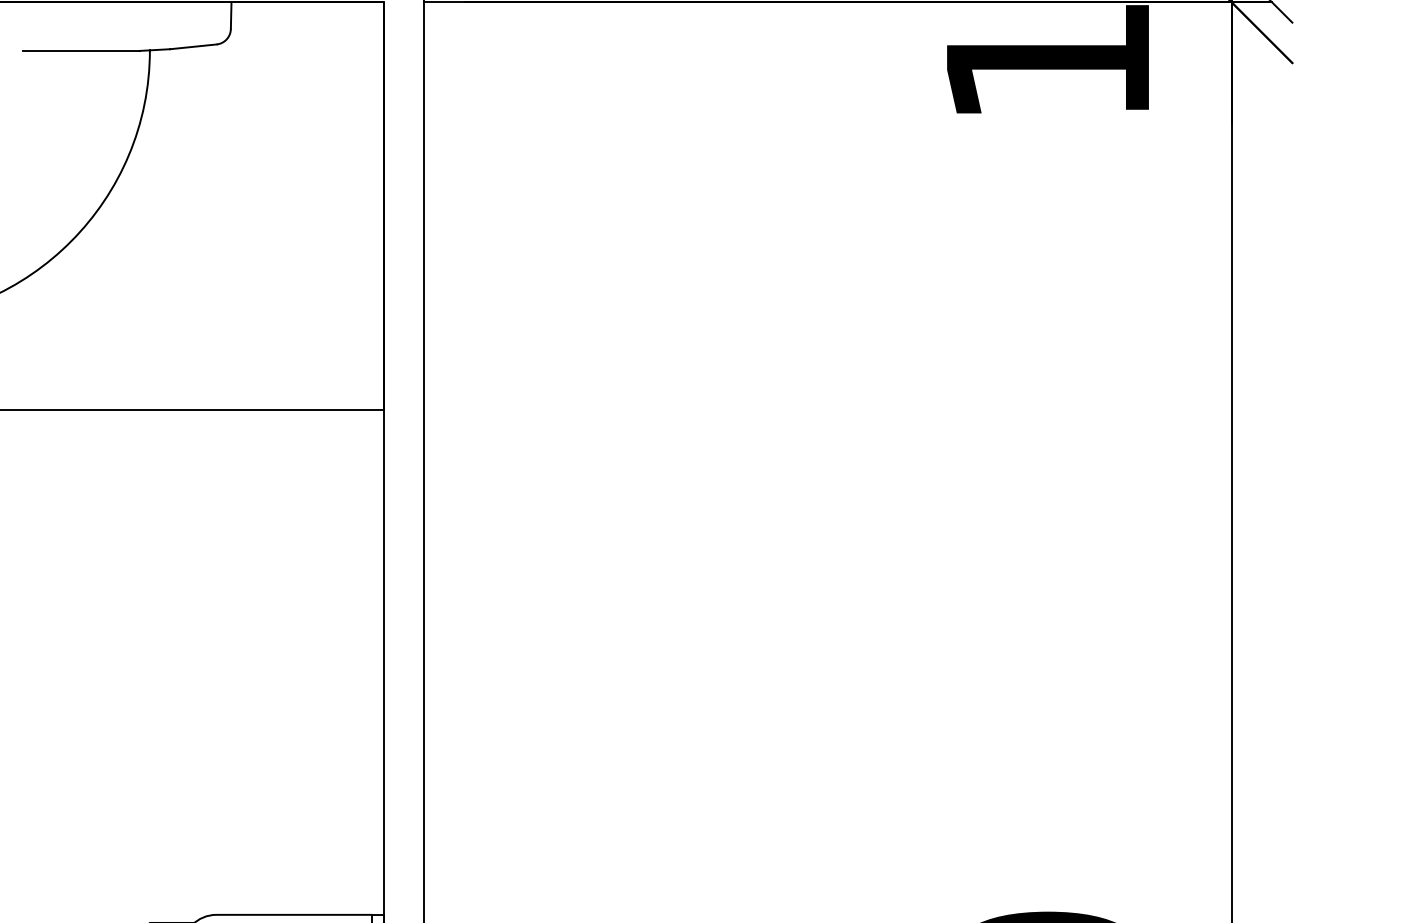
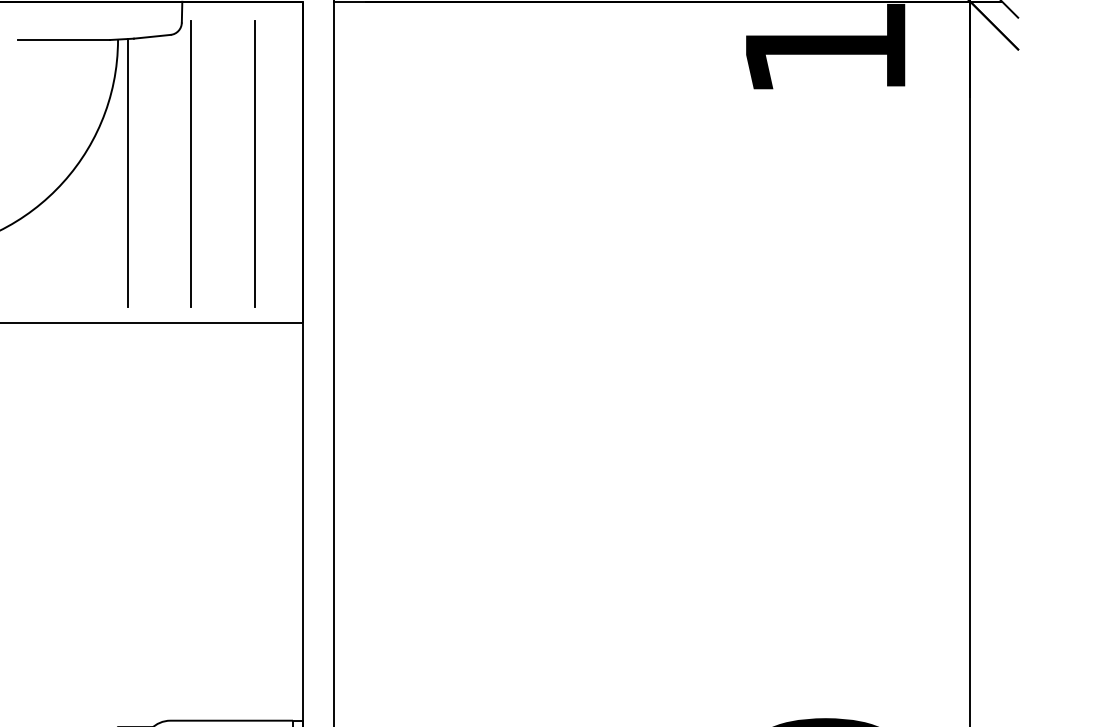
line: (241, 207) -> (190, 163), added
line: (323, 207) -> (254, 163), added
line: (161, 220) -> (127, 173), added

